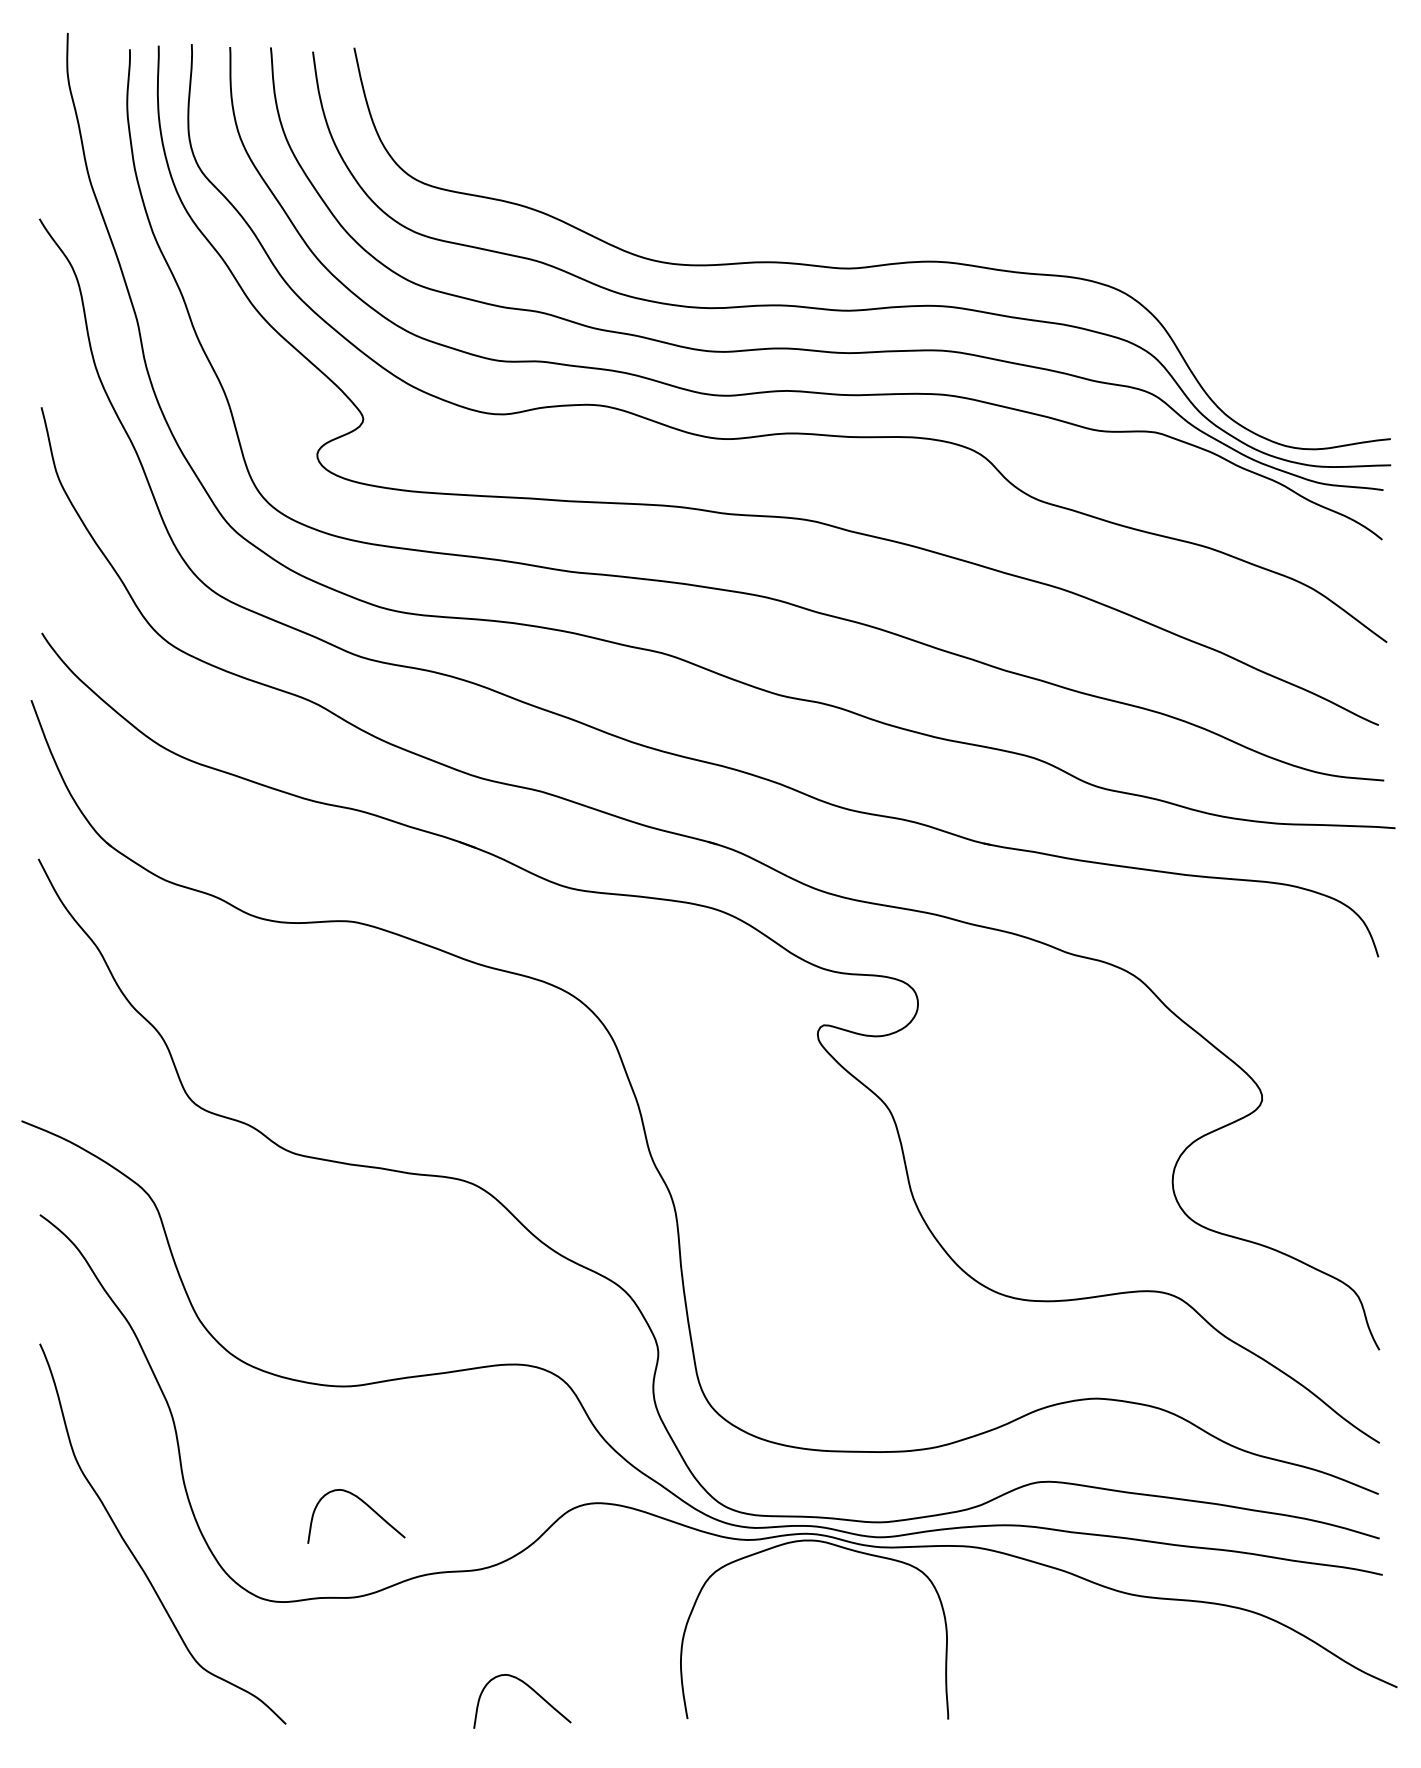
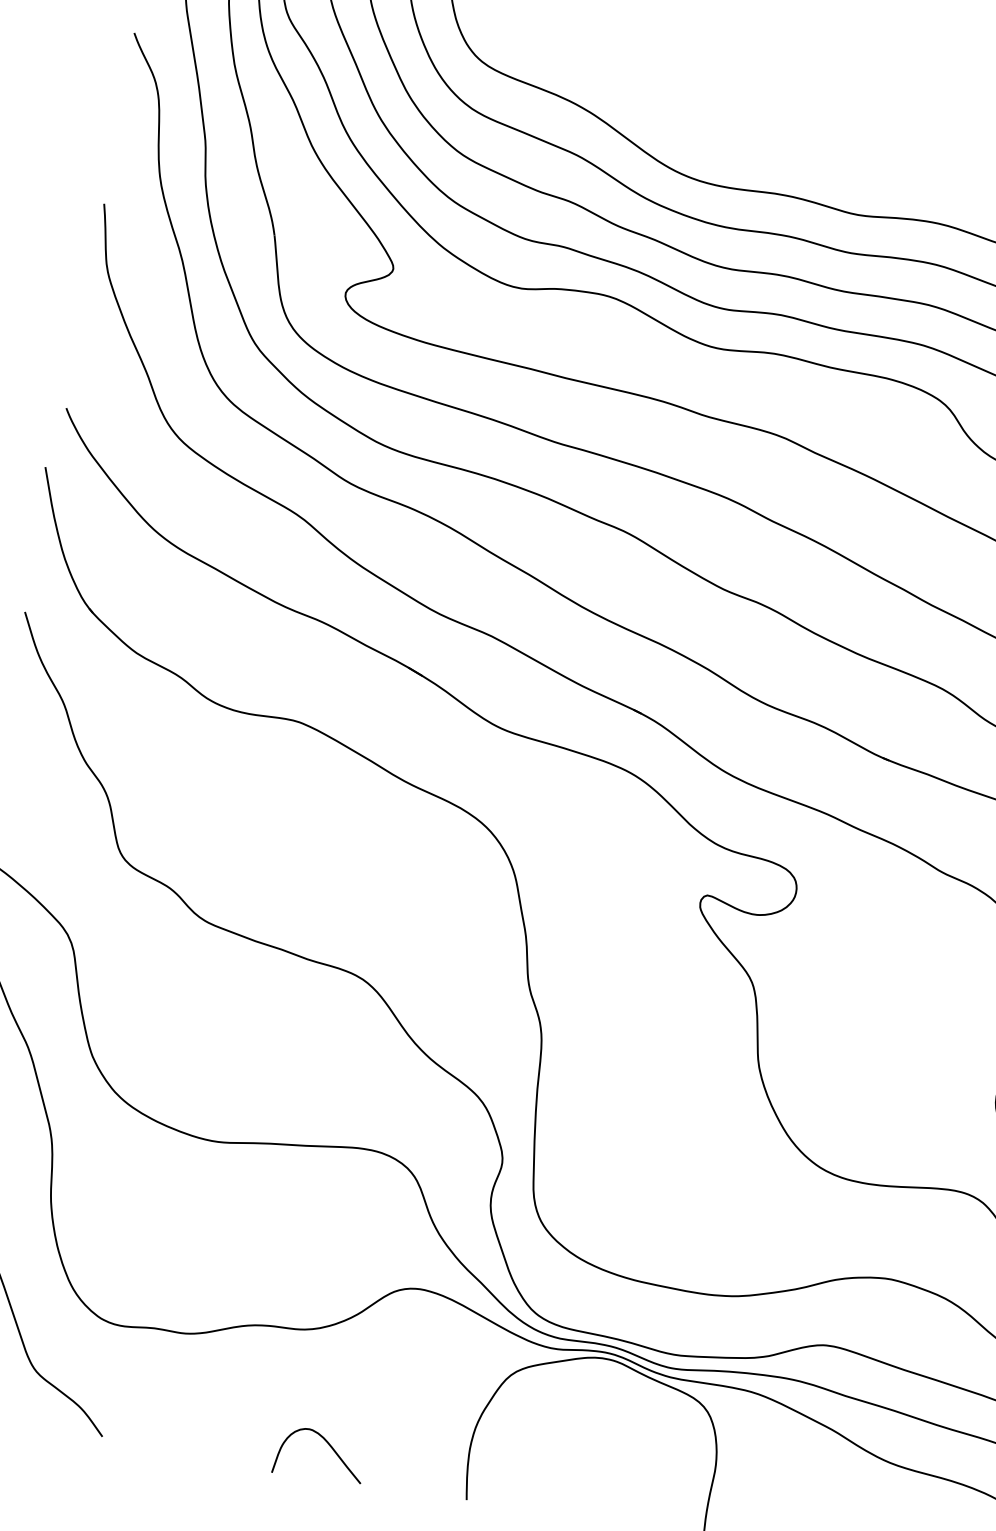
curve: (366, 1505) -> (212, 1252), removed

